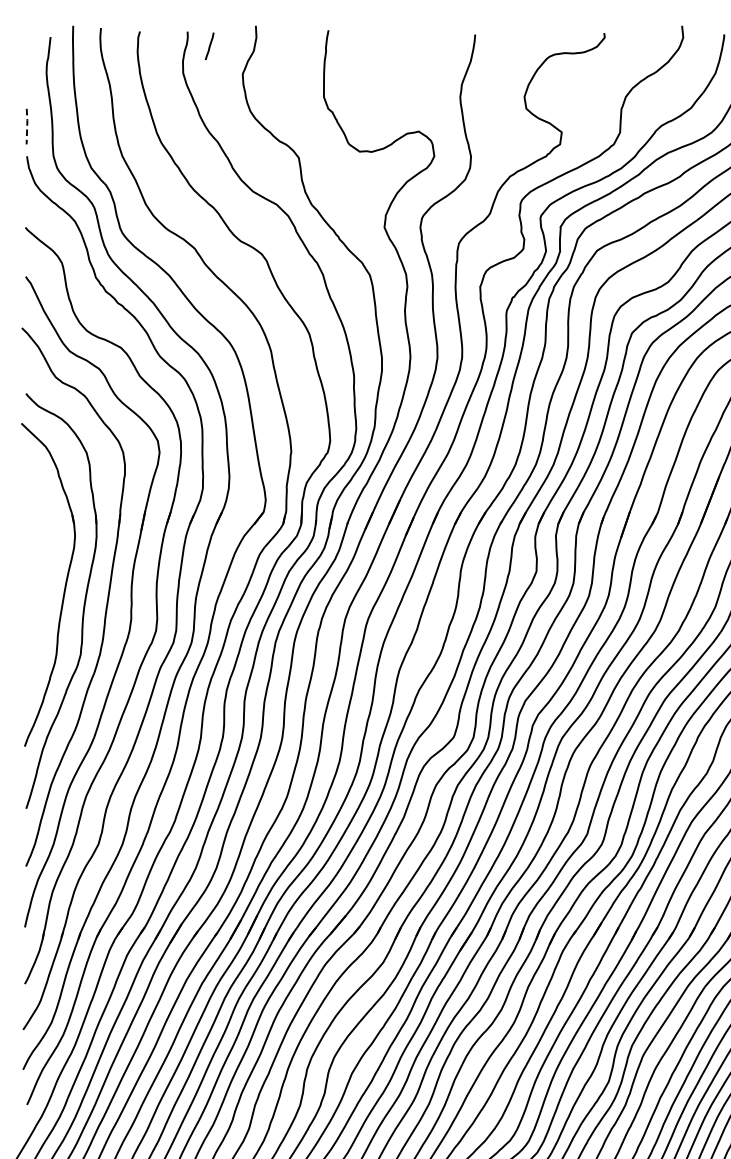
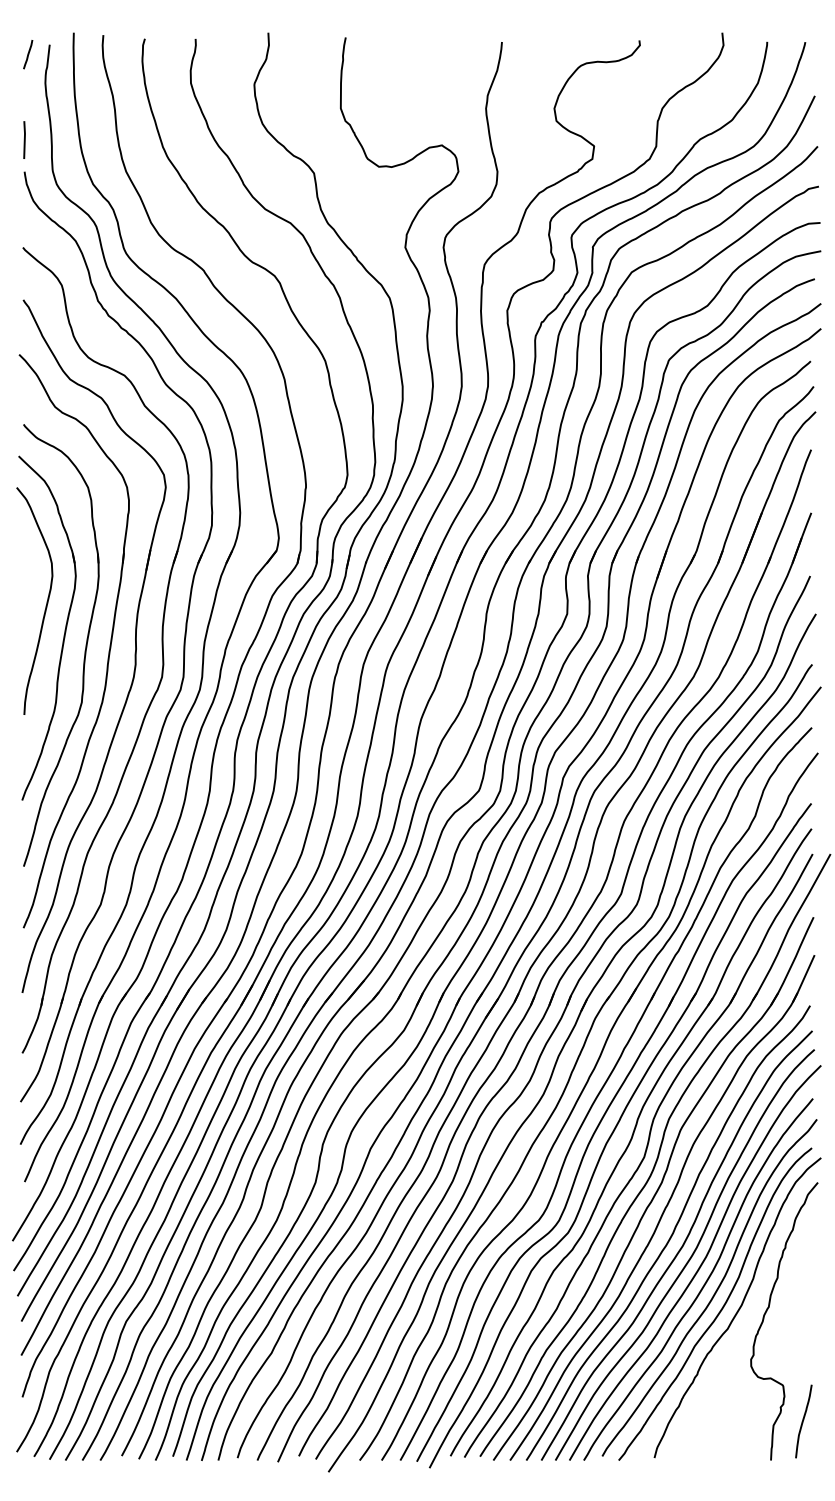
line: (210, 46) -> (28, 54), moved
line: (26, 126) -> (24, 139), dashed -> solid
curve: (47, 559) -> (46, 601), added

